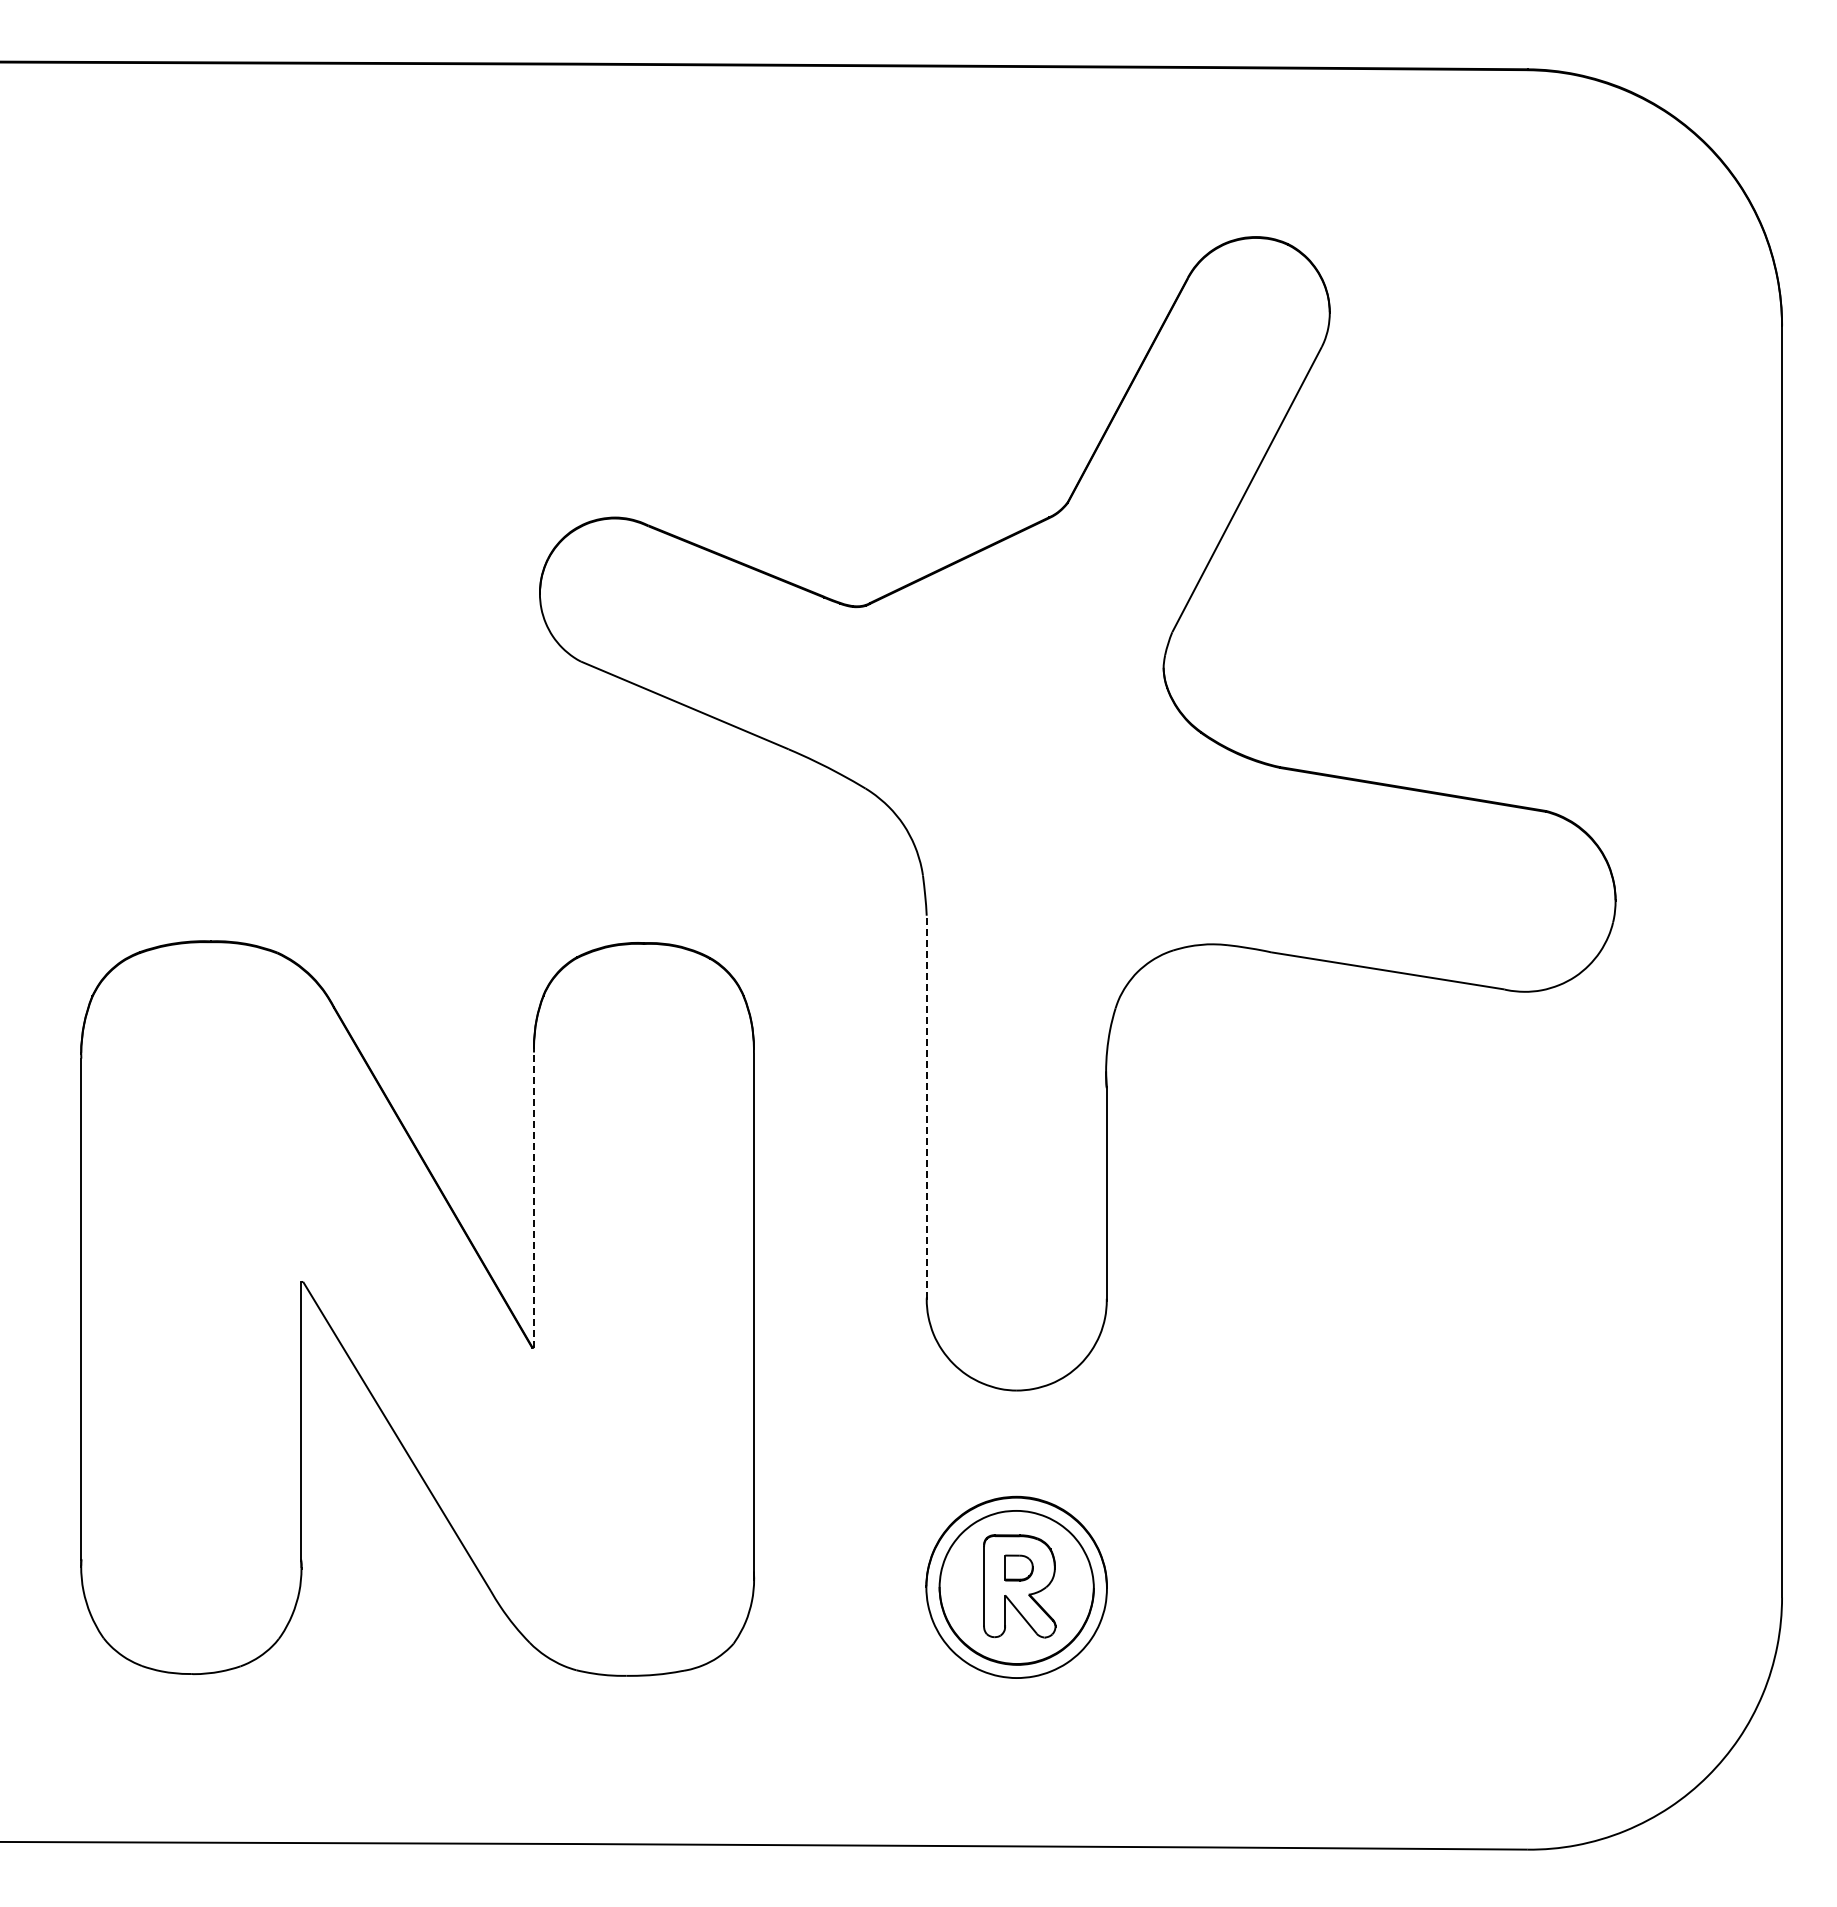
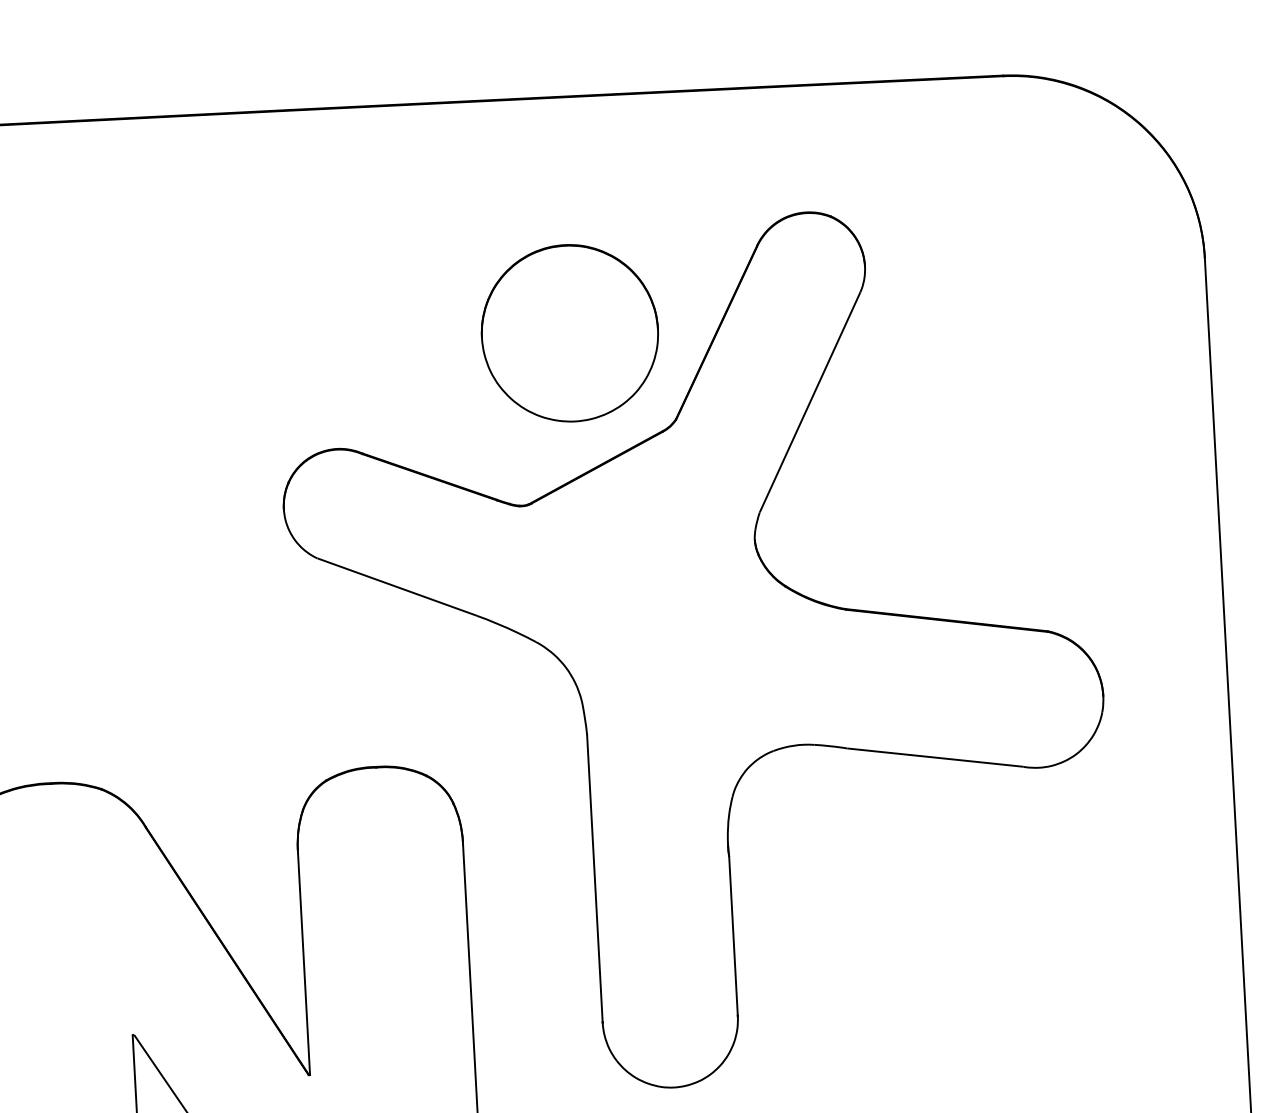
part: (932, 380) -> (569, 333), added
line: (926, 1106) -> (594, 878), dashed -> solid
line: (534, 1200) -> (304, 964), dashed -> solid

